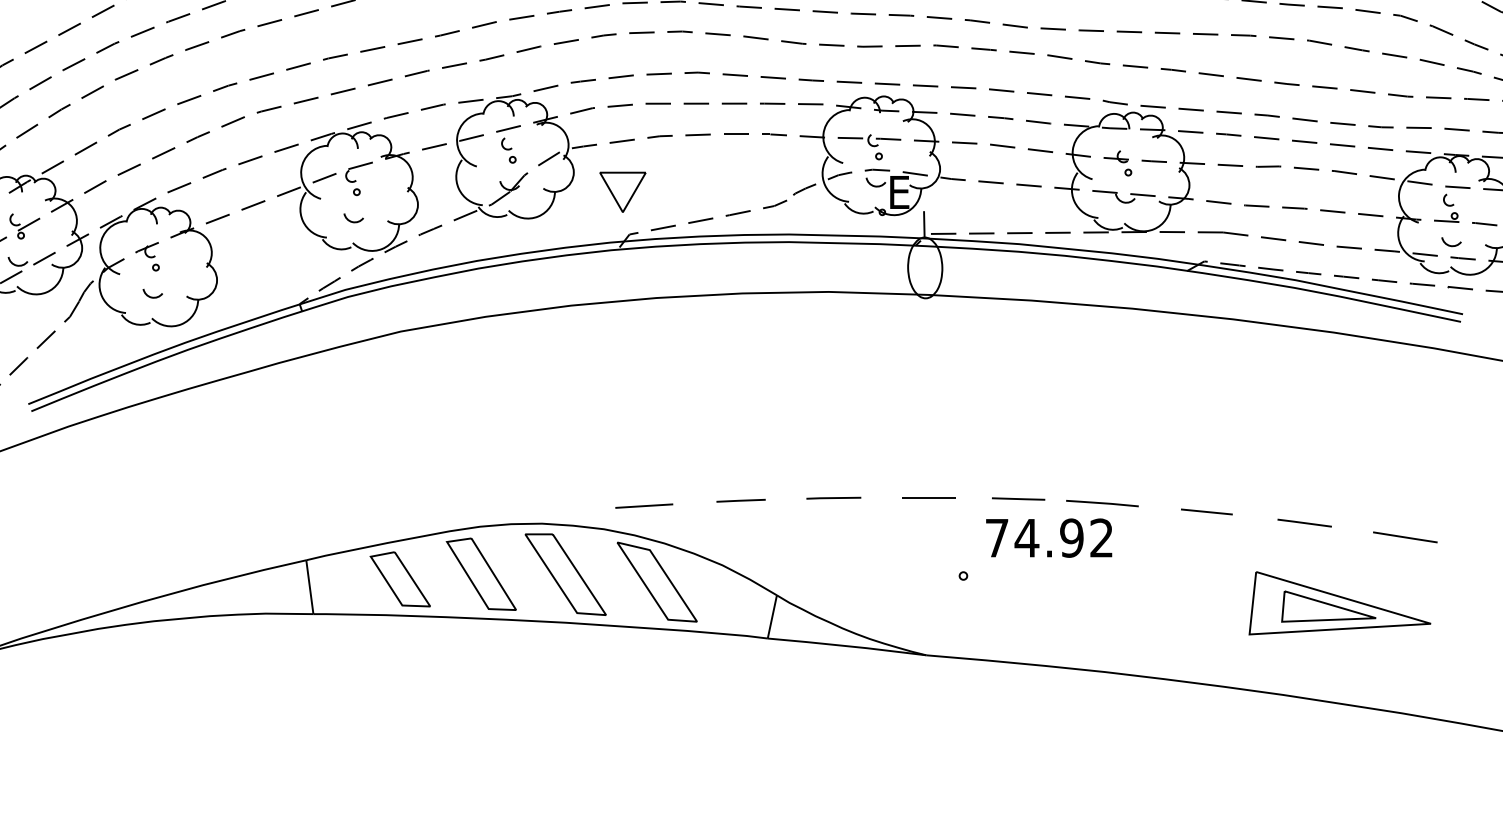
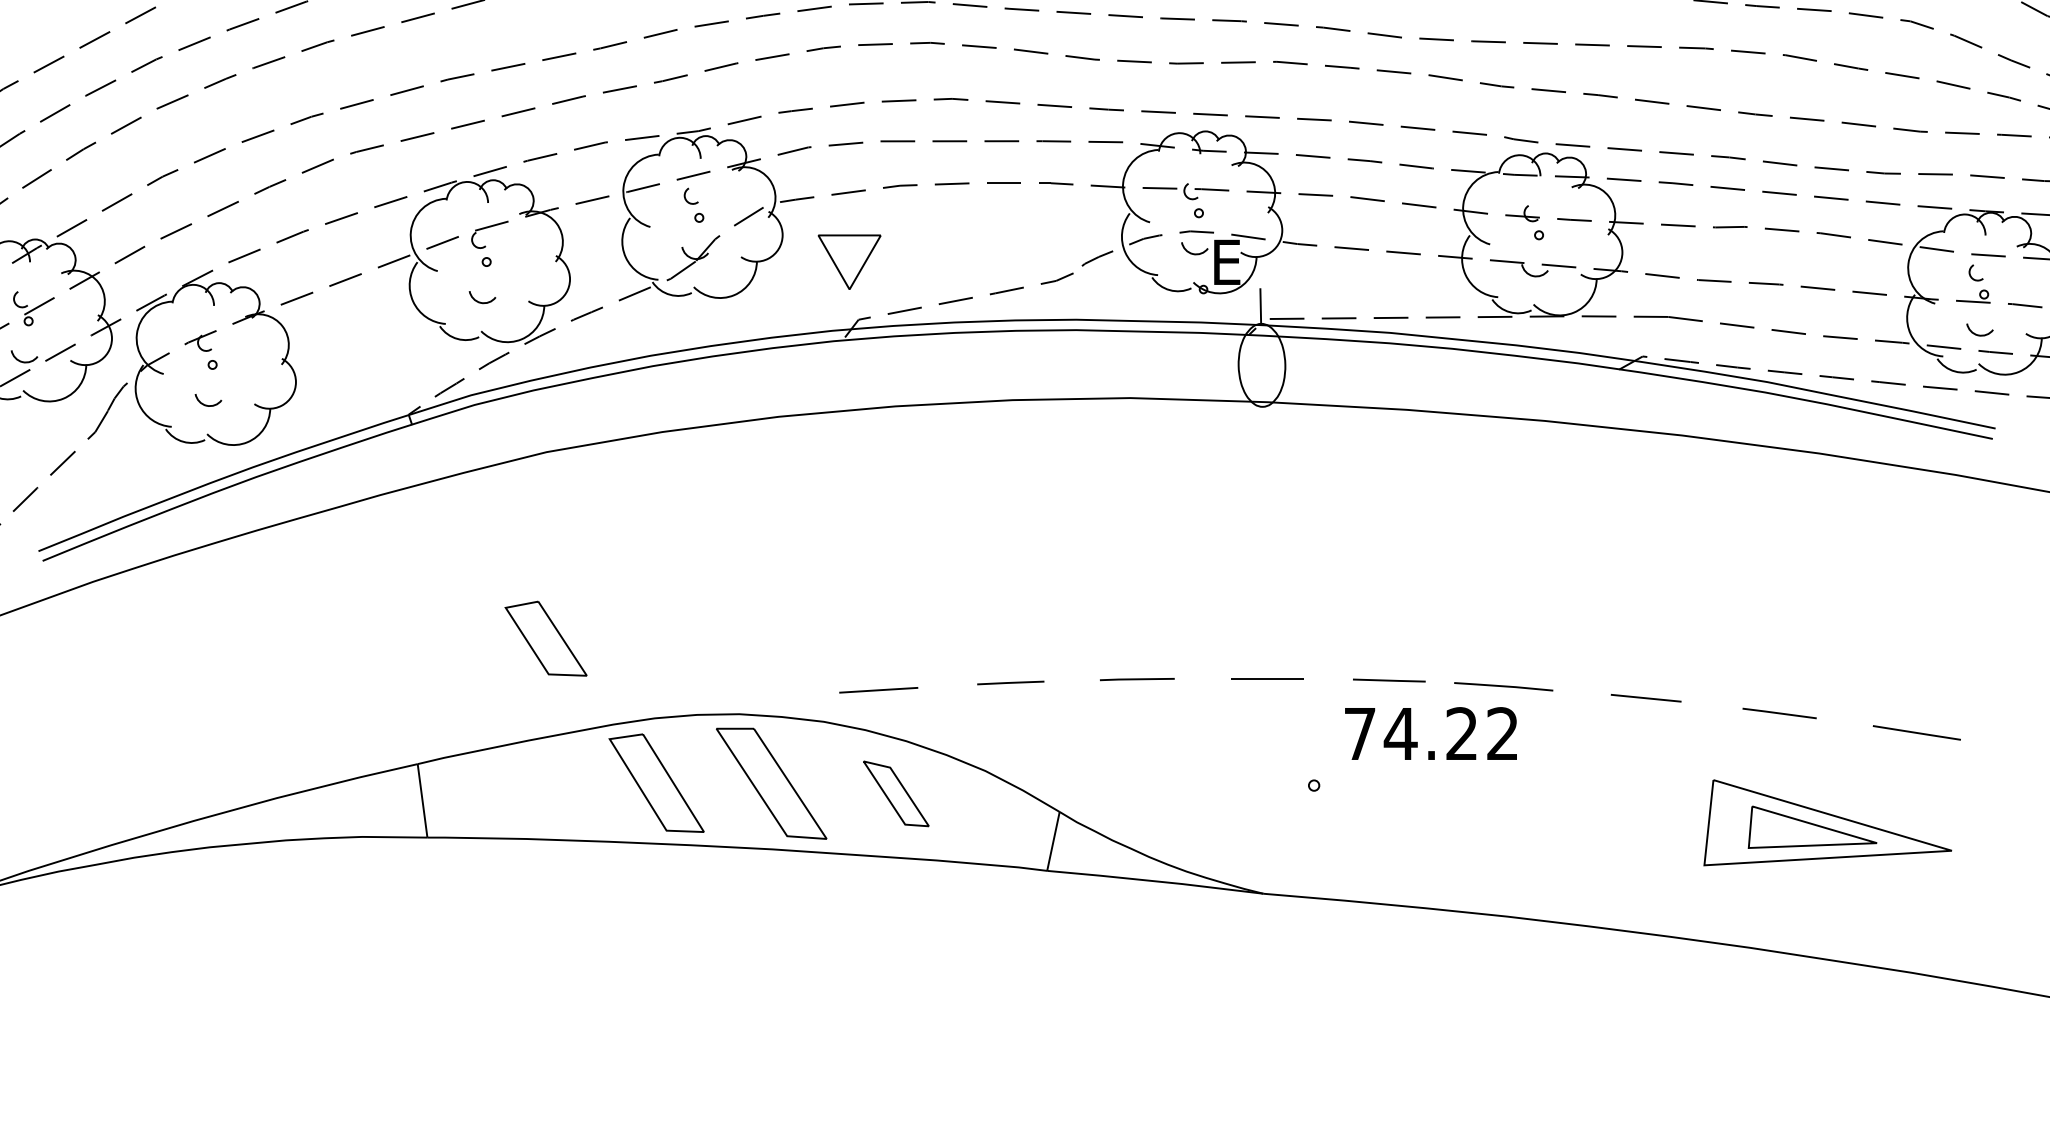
text: (1071, 537) -> (1461, 733), 74.92 -> 74.22
part: (399, 579) -> (544, 638), moved
part: (656, 581) -> (895, 793), size x0.6

